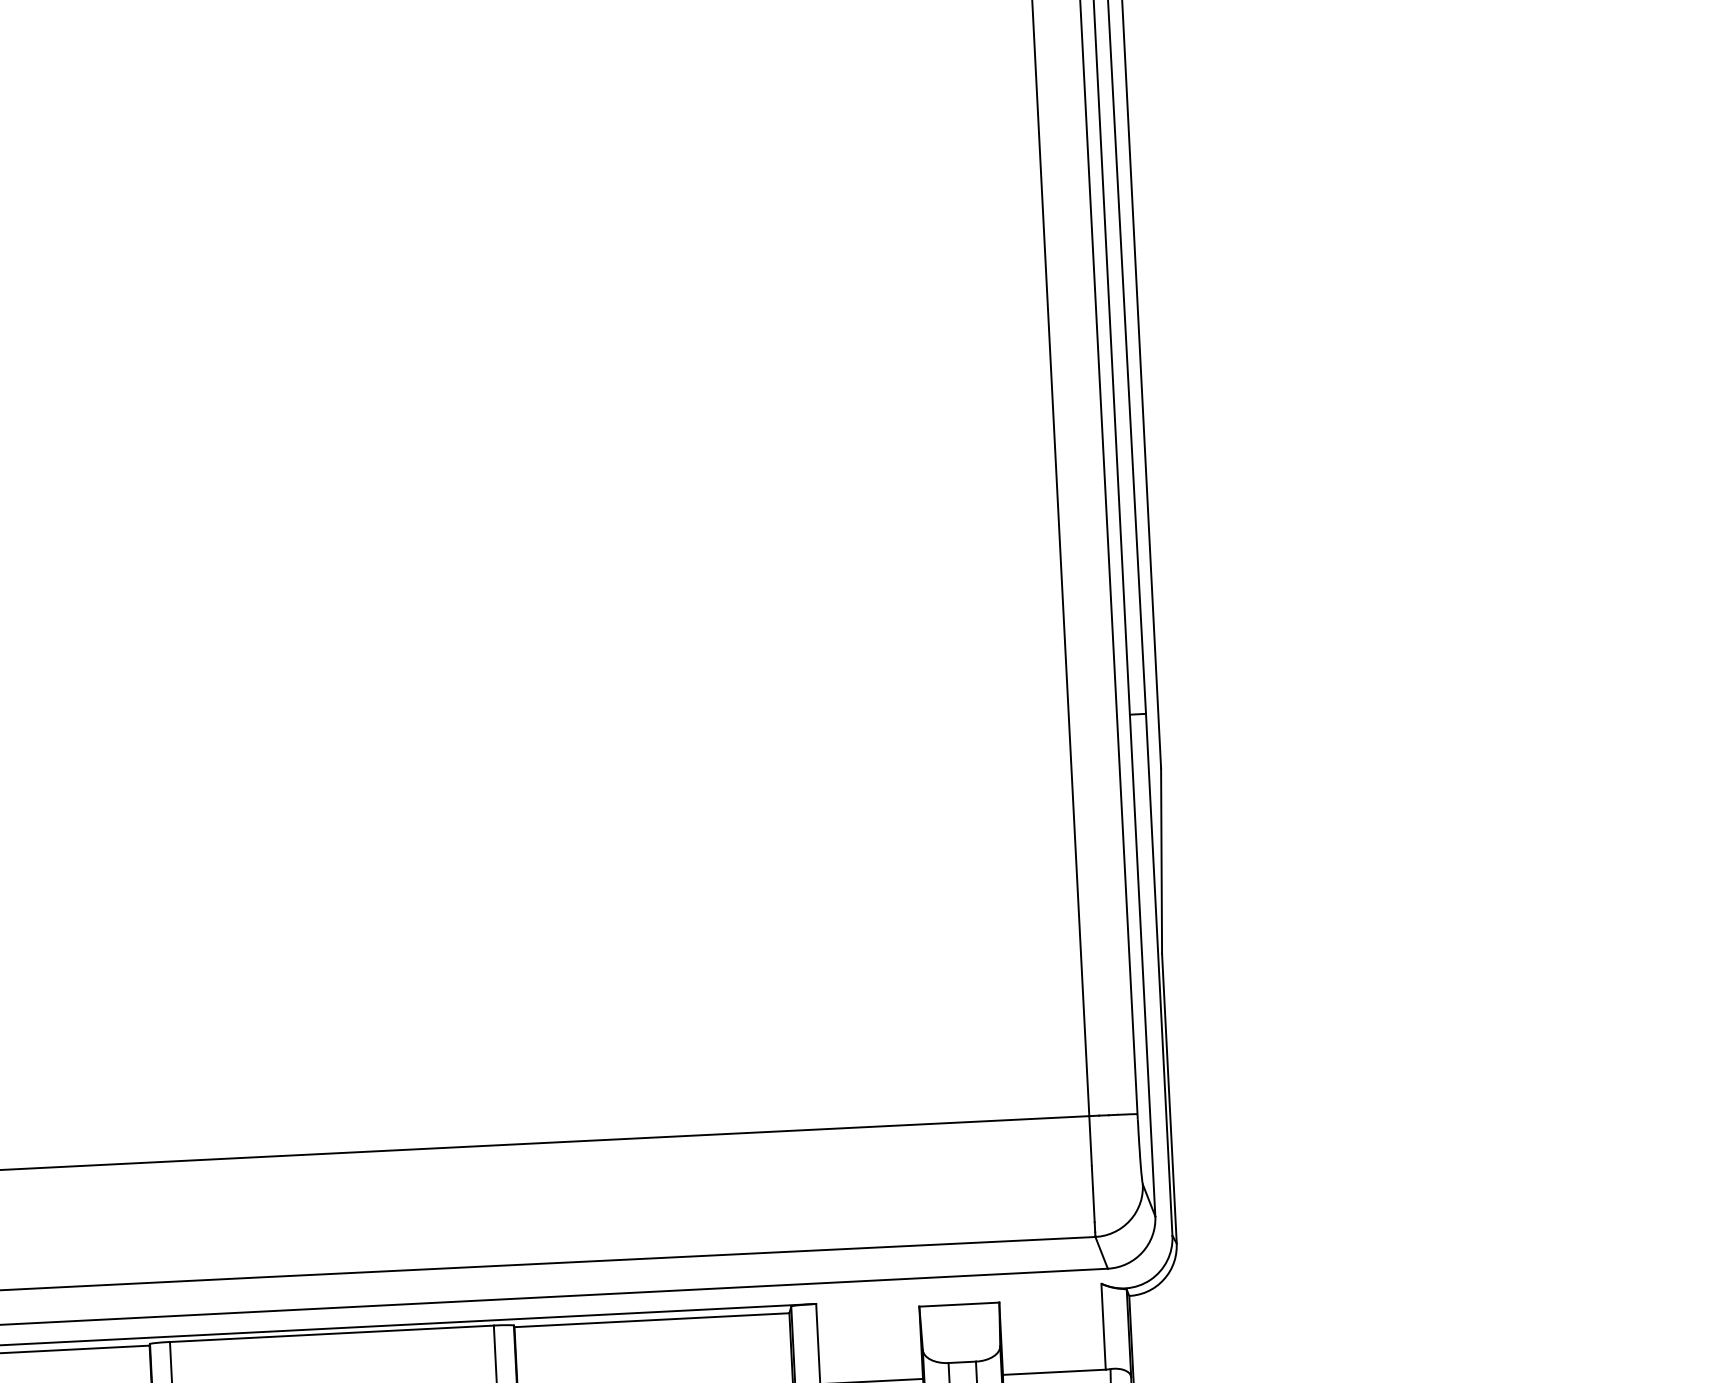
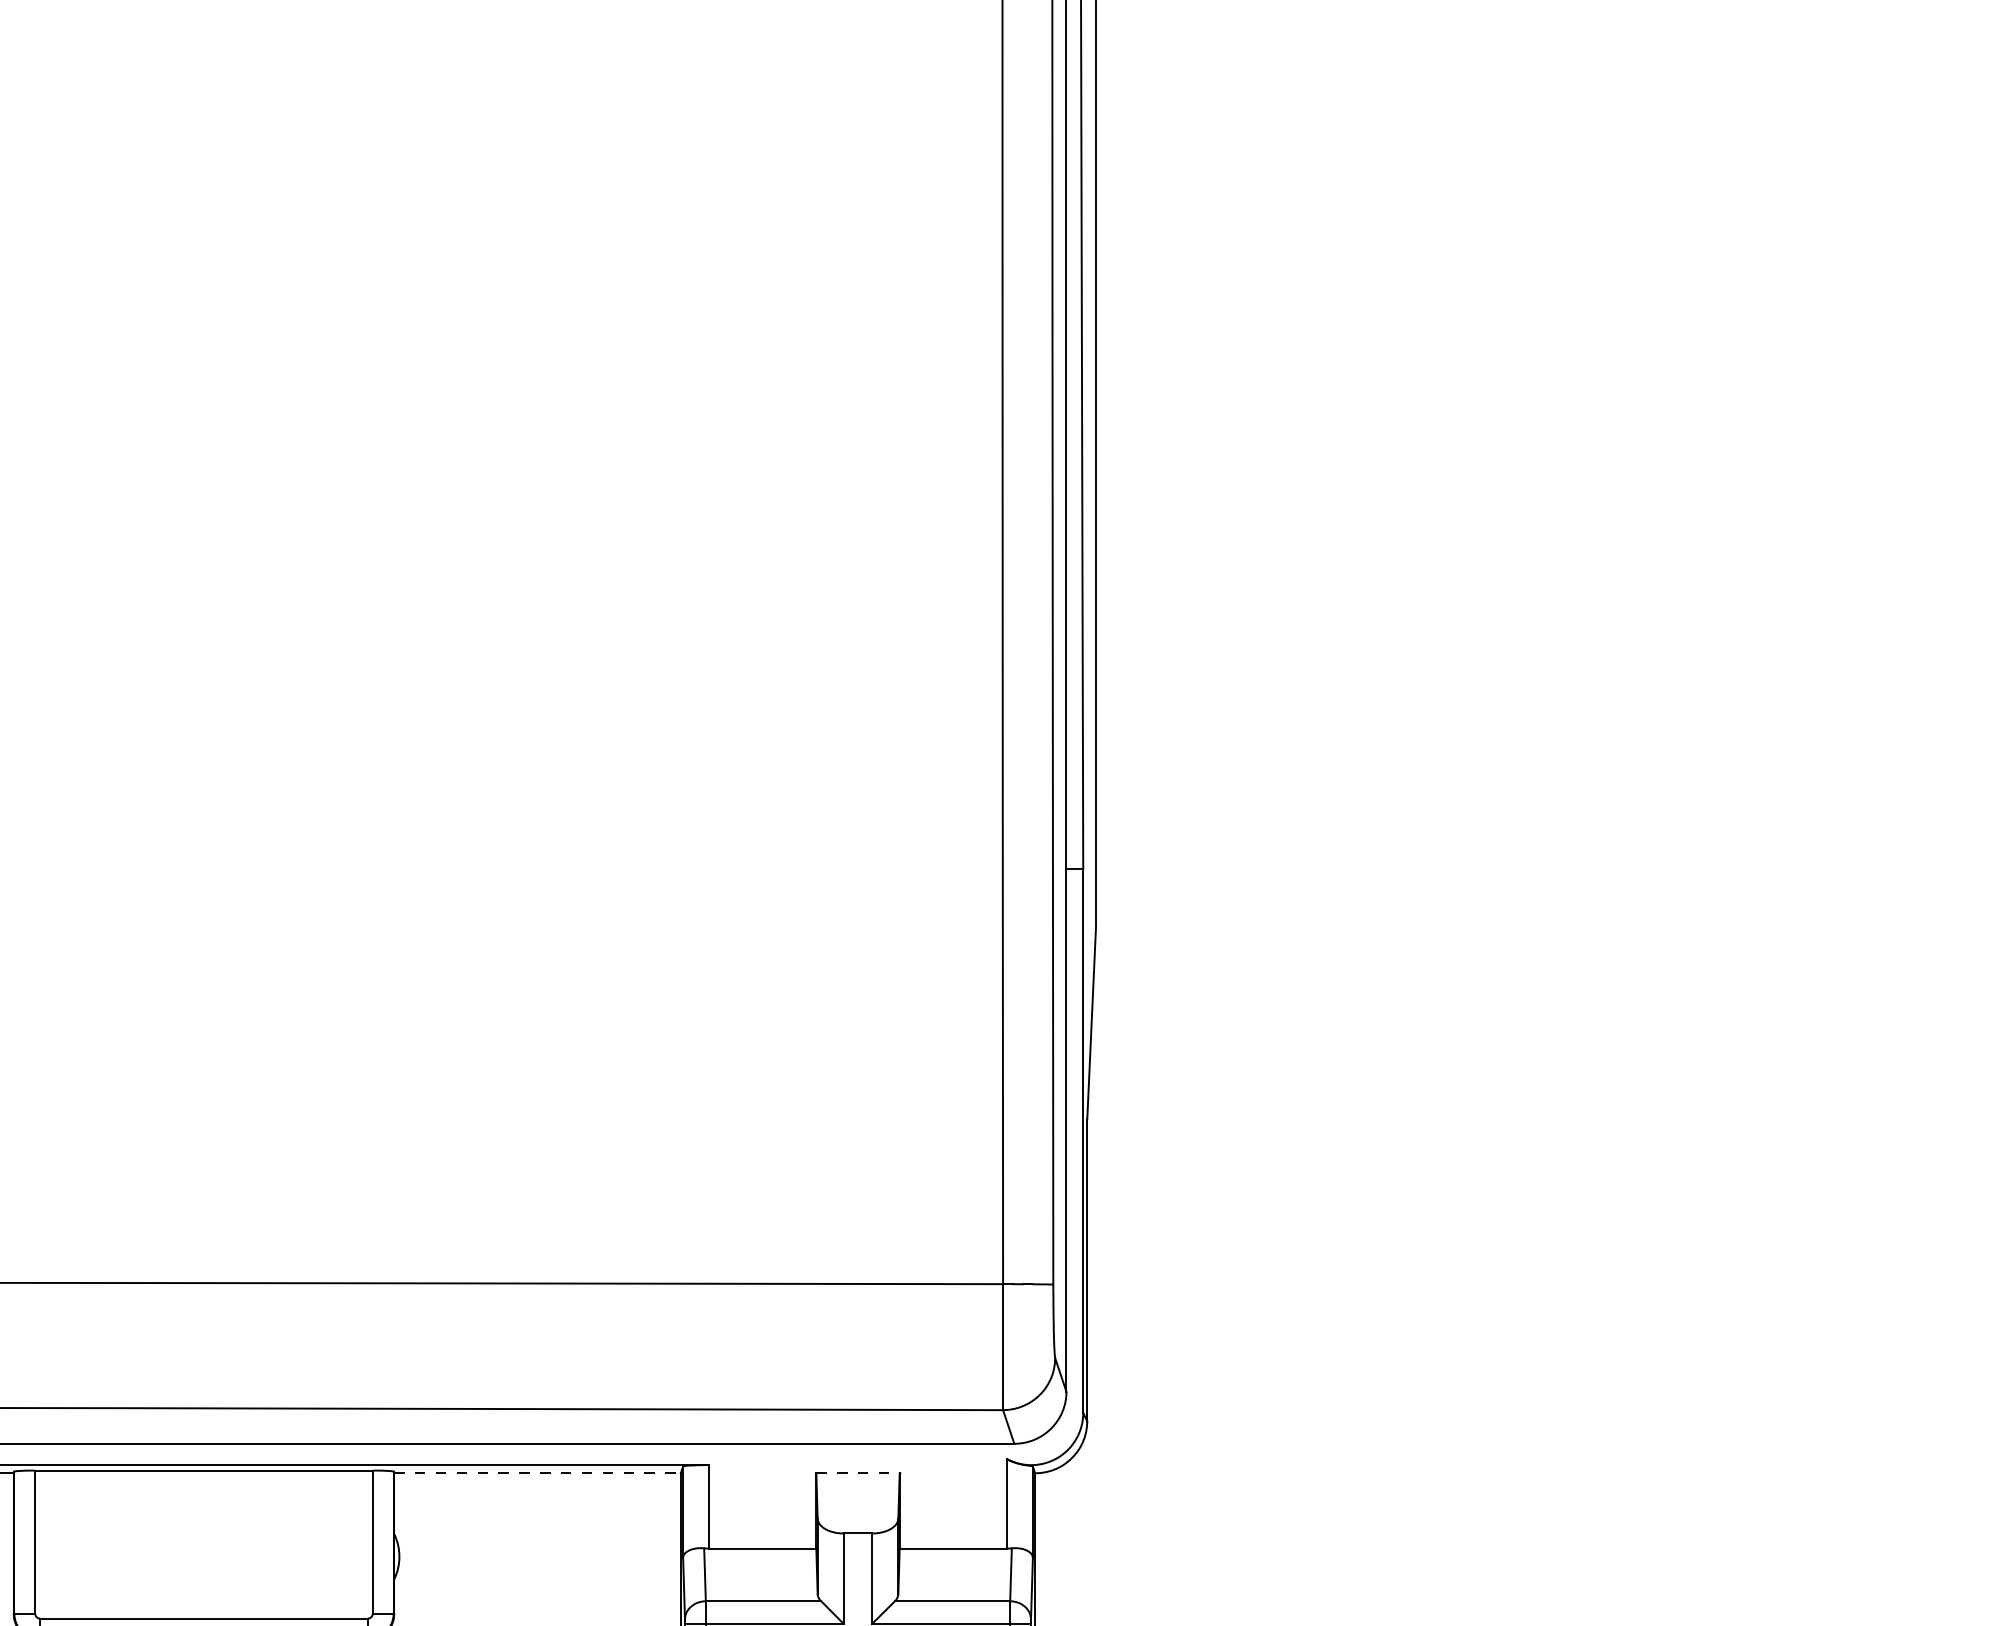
line: (959, 1304) -> (858, 1473), solid -> dashed
line: (652, 1320) -> (538, 1473), solid -> dashed

